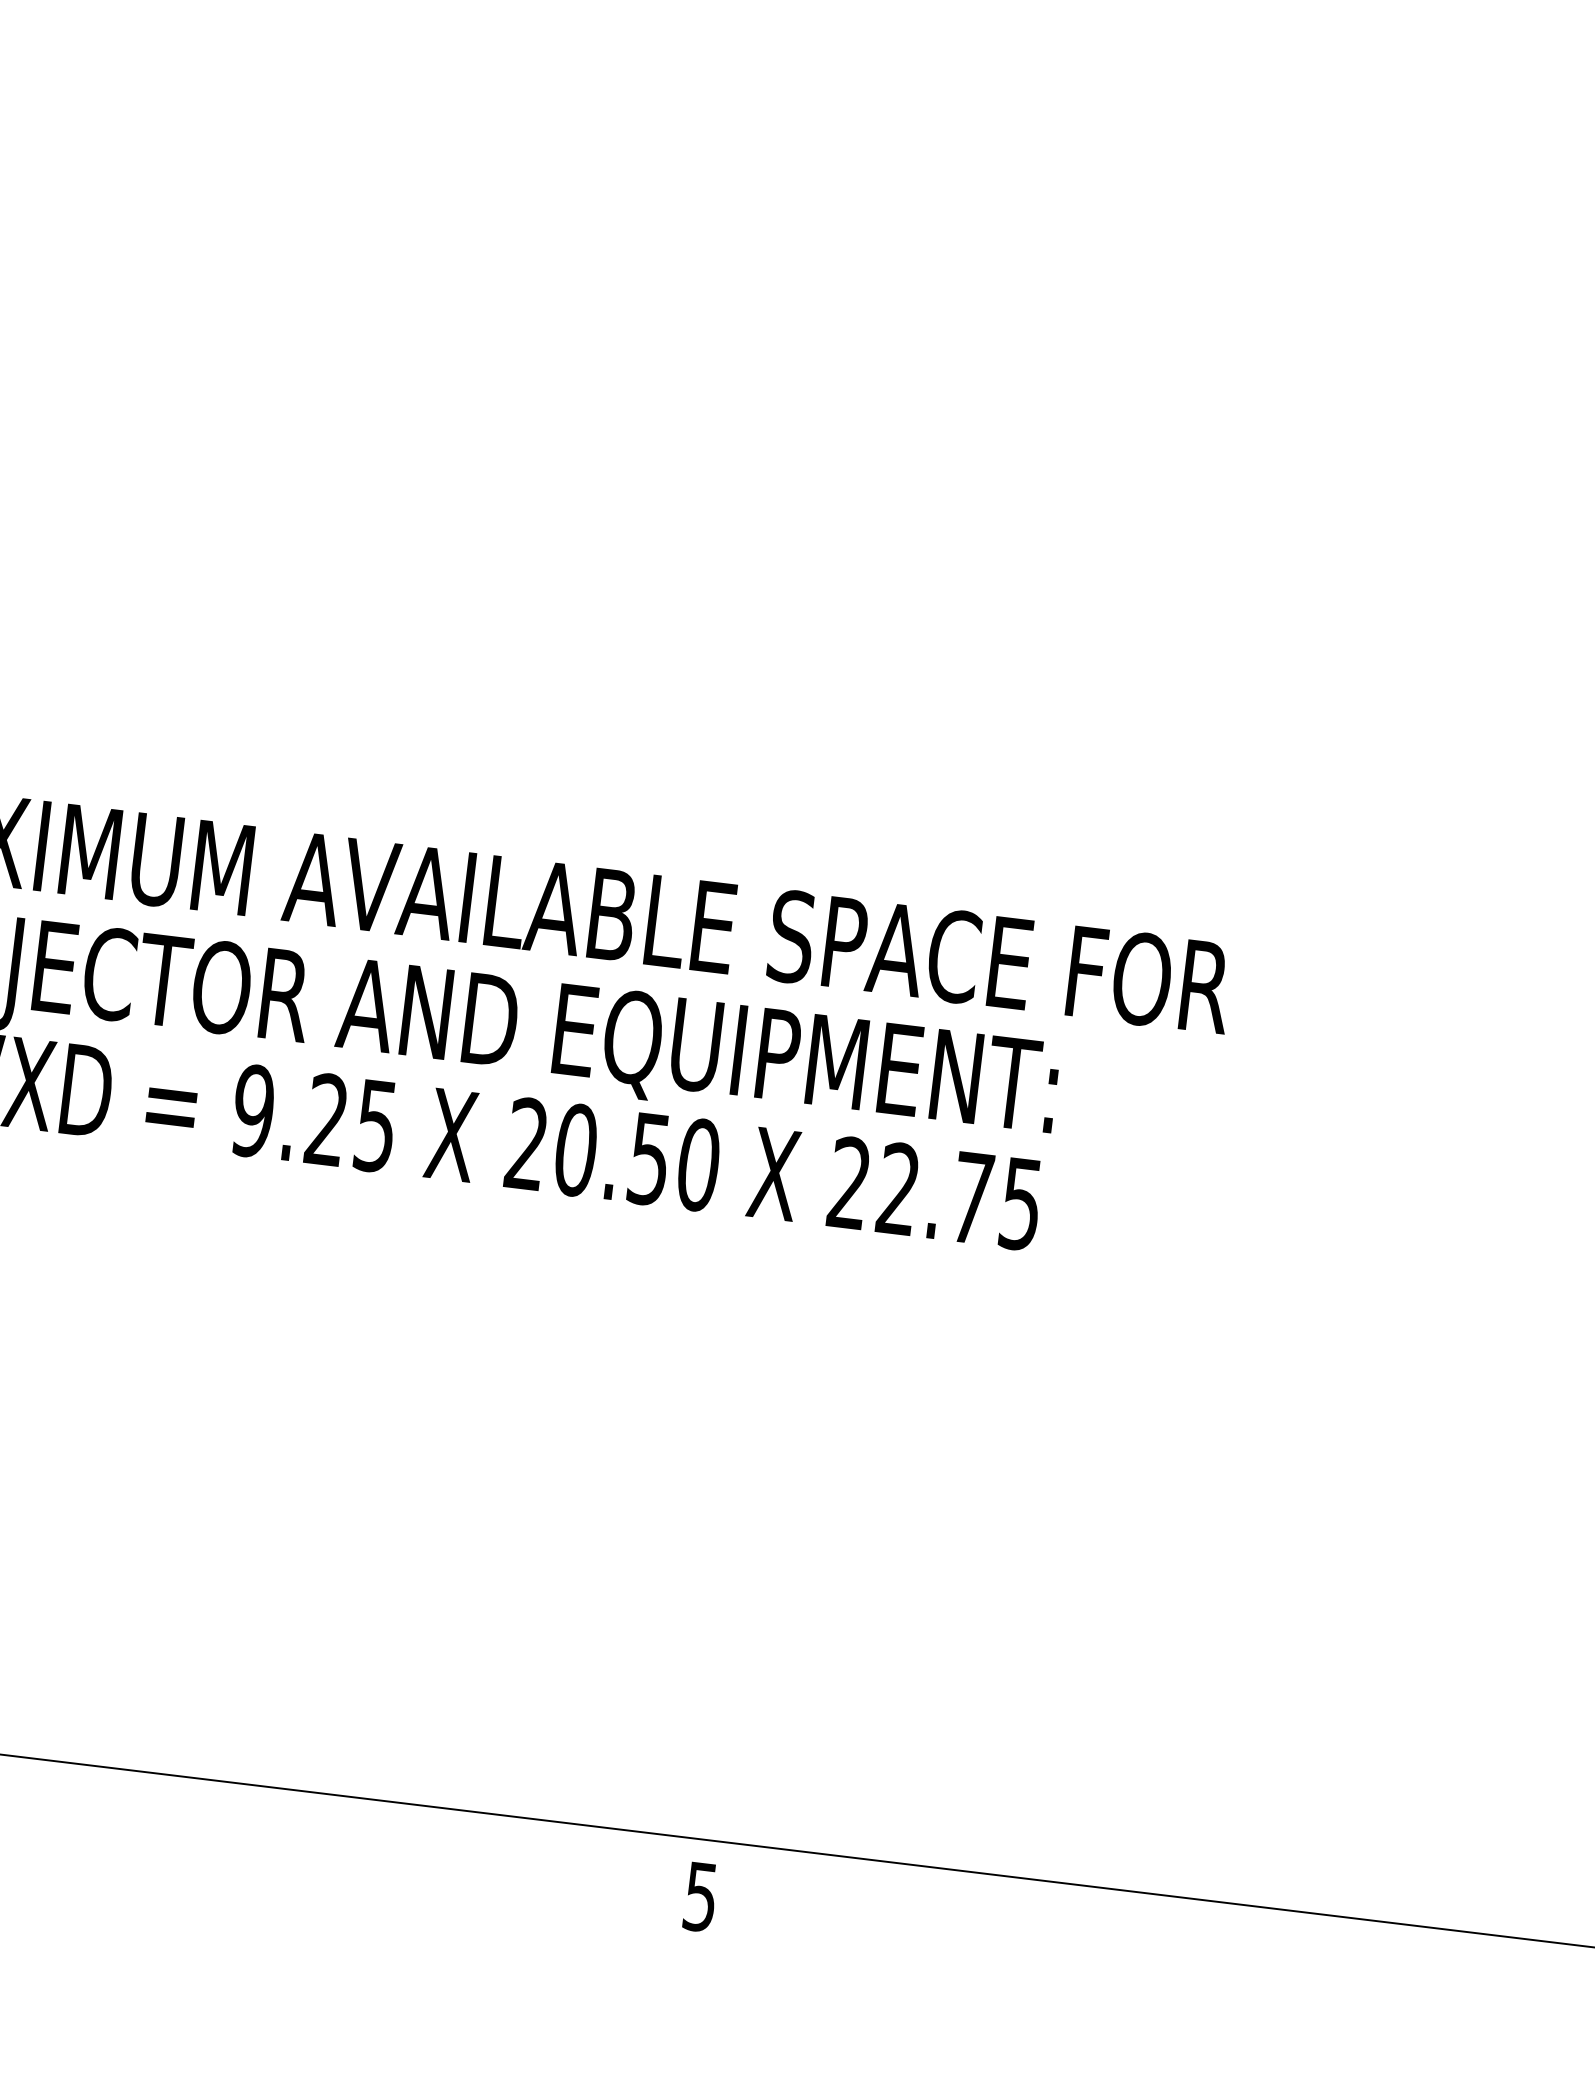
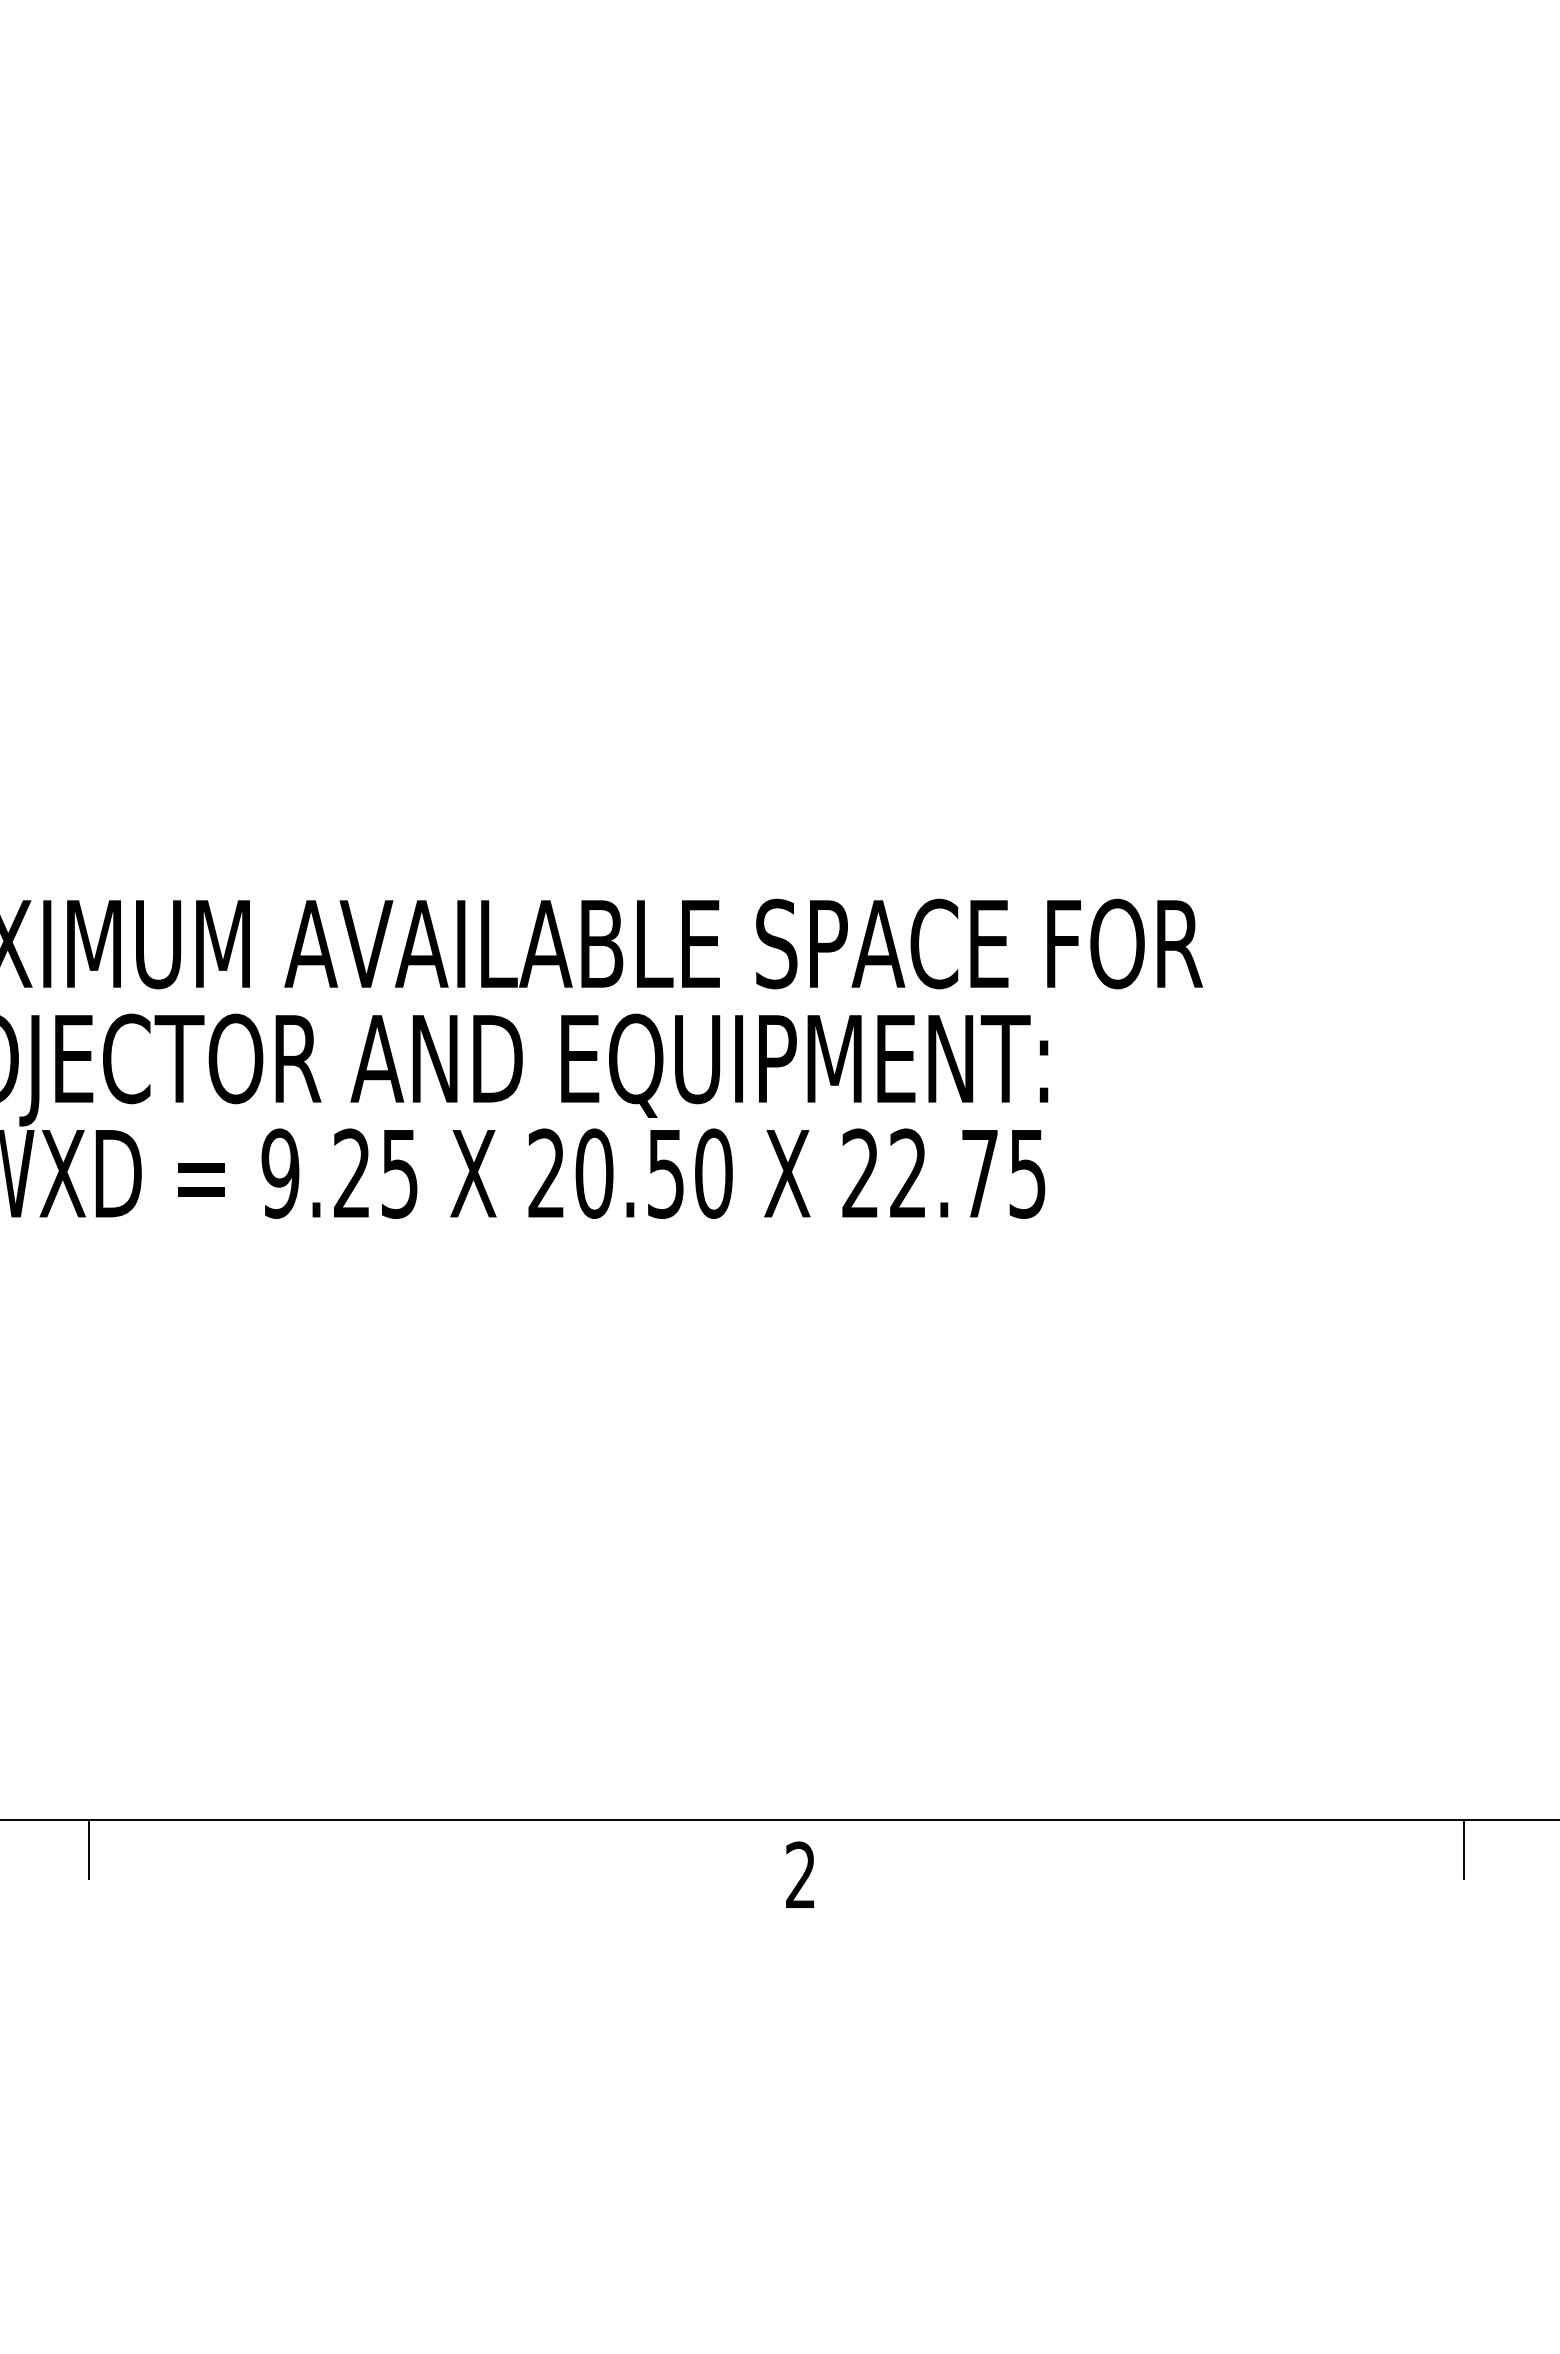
text: (700, 1897) -> (800, 1875), 5 -> 2
line: (1386, 1952) -> (1464, 1849), added

